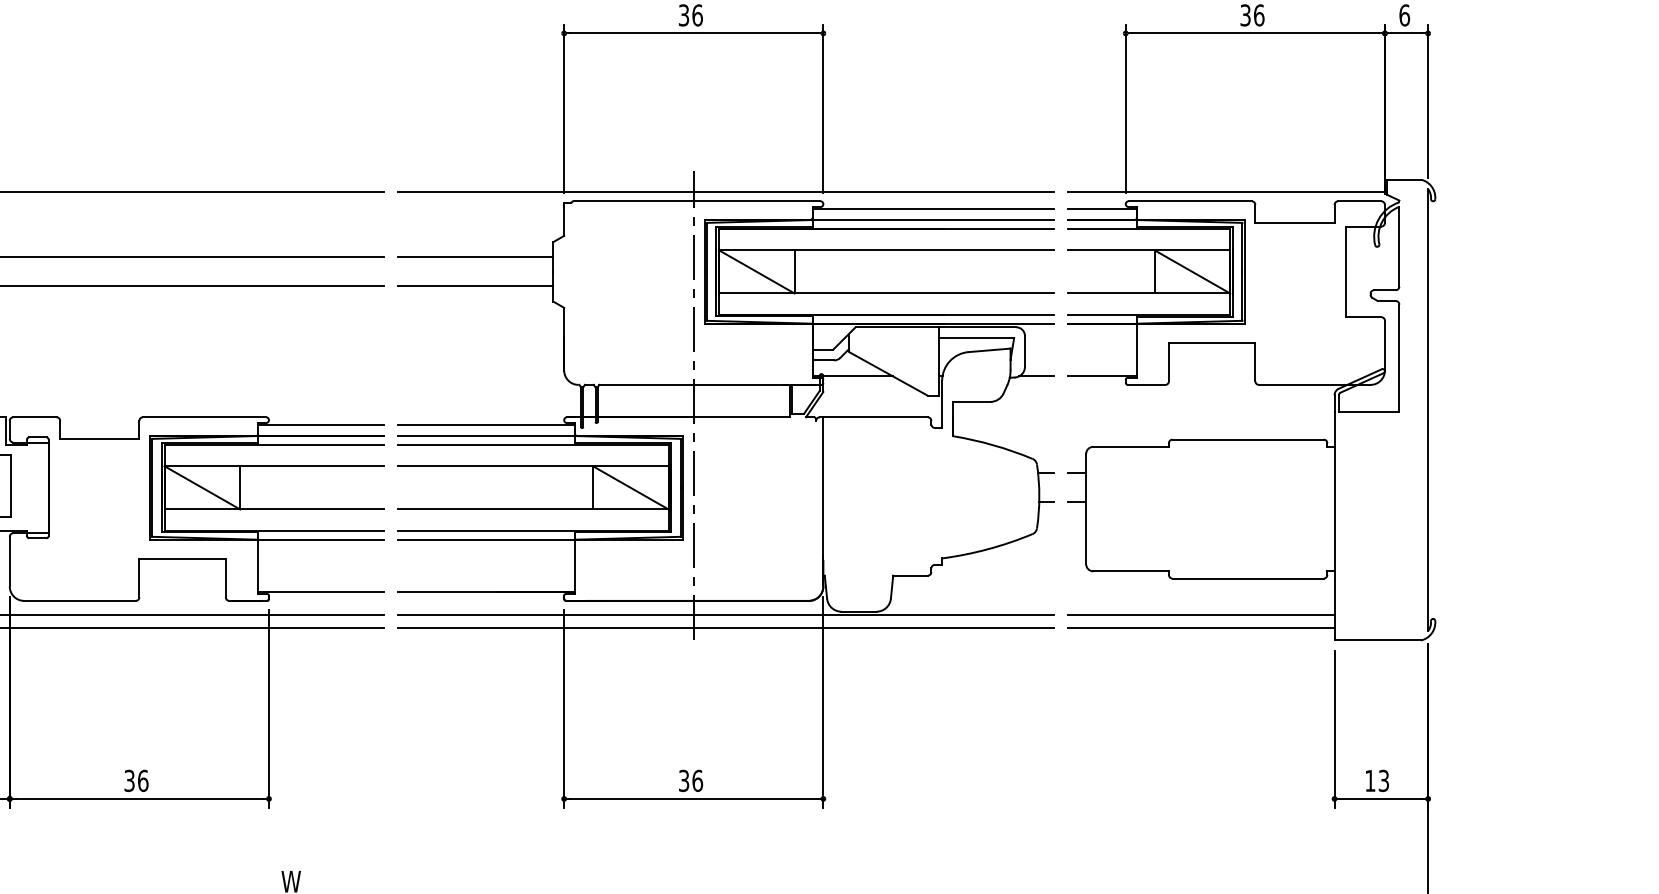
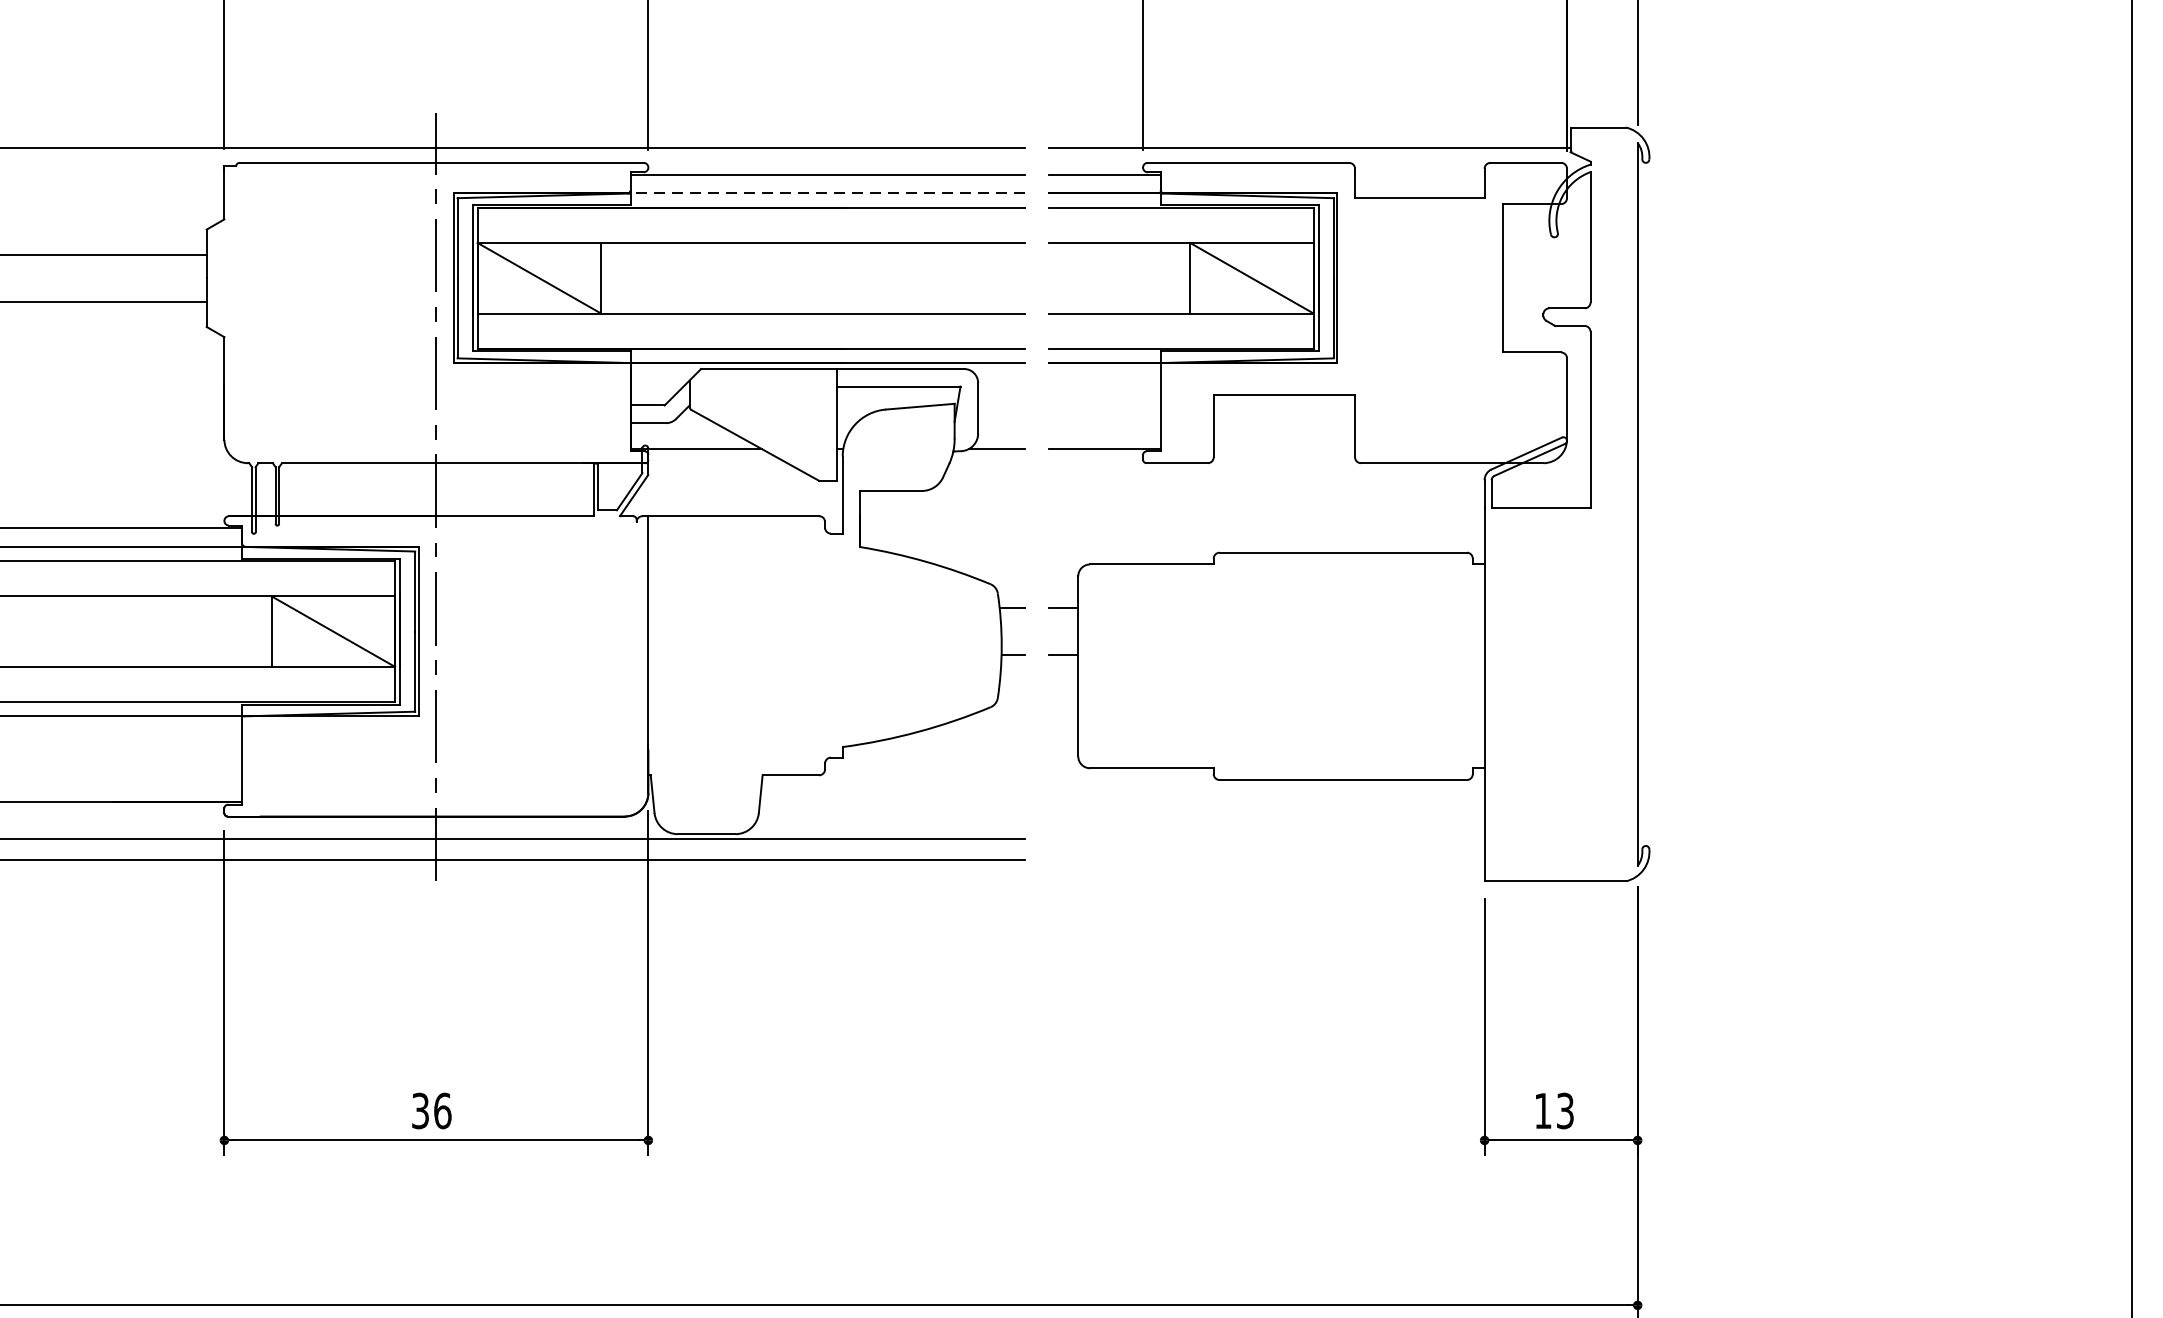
line: (933, 220) -> (828, 194), solid -> dashed
line: (1201, 614) -> (1266, 838), removed
line: (1201, 627) -> (1266, 860), removed

